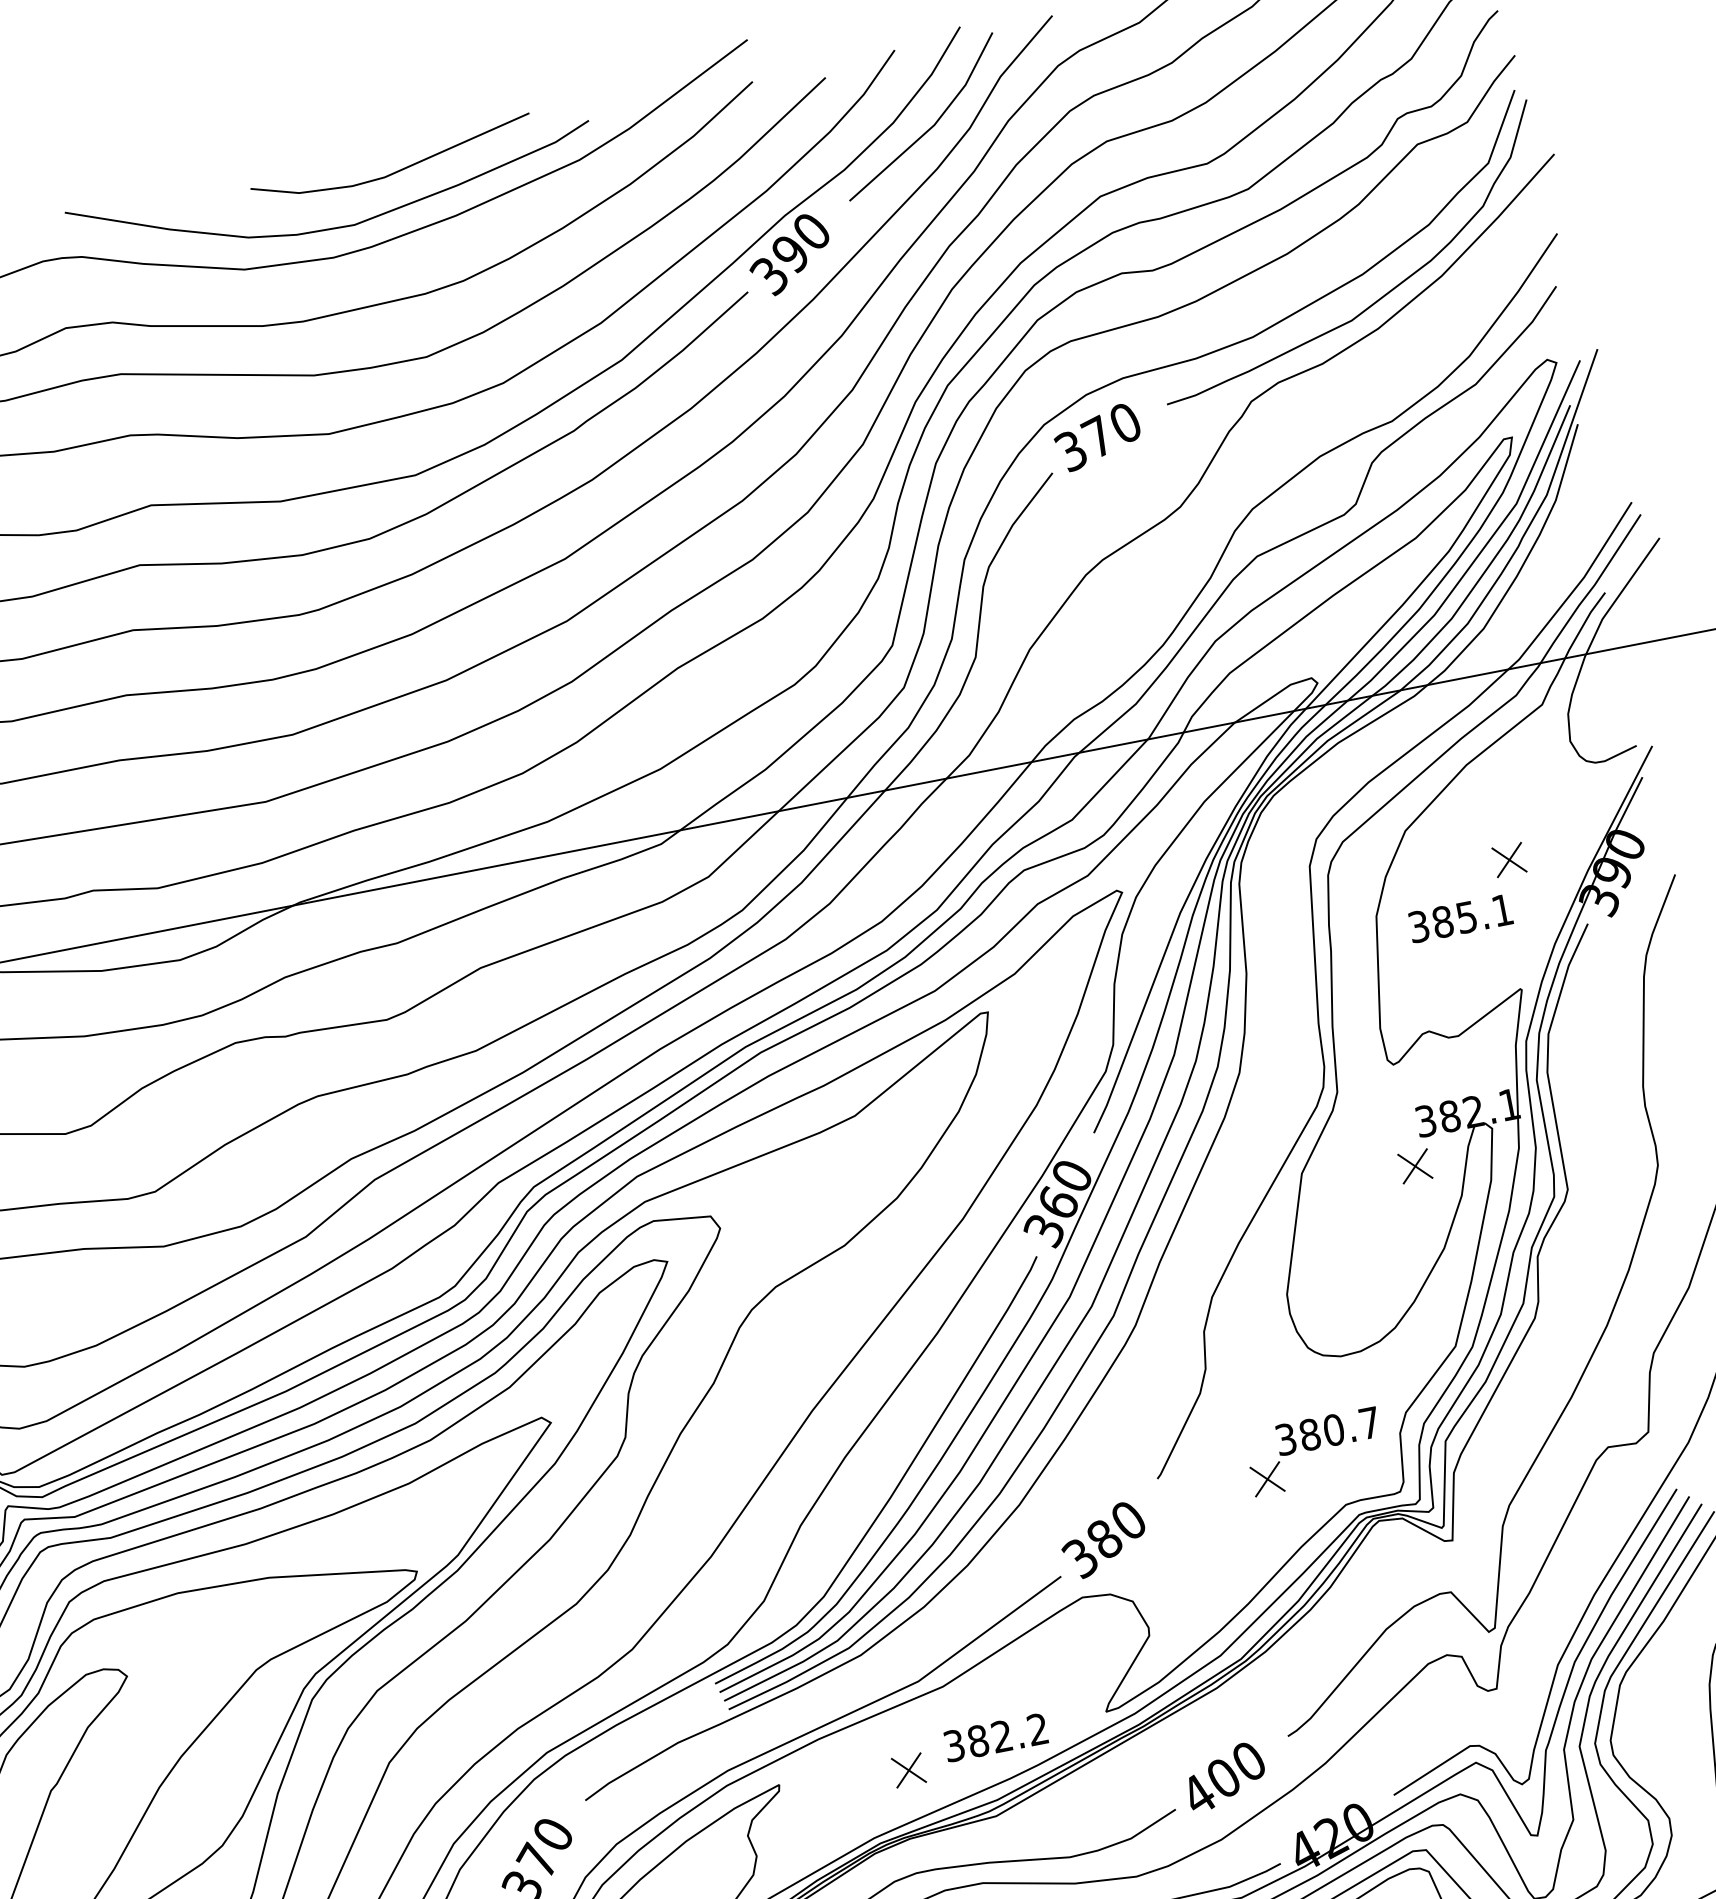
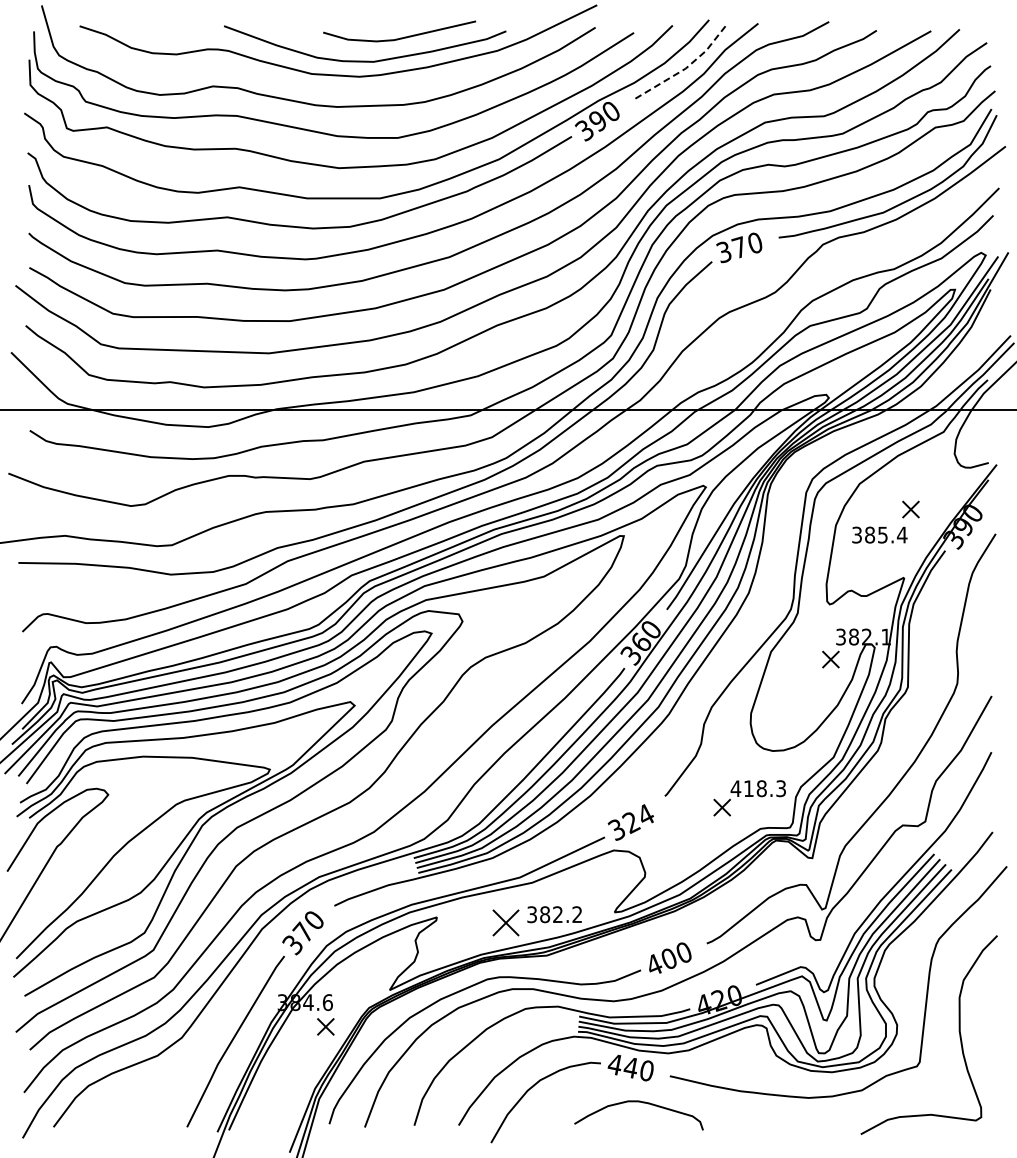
line: (933, 125) -> (685, 68), solid -> dashed
text: (1500, 909) -> (901, 534), 385.1 -> 385.4
text: (1325, 1431) -> (757, 788), 380.7 -> 418.3
text: (1114, 1529) -> (637, 818), 380 -> 324
part: (907, 1769) -> (505, 922), size x1.6

